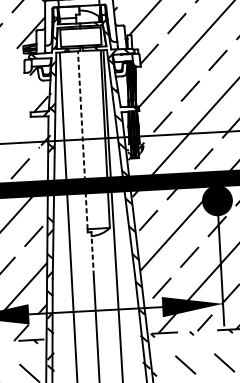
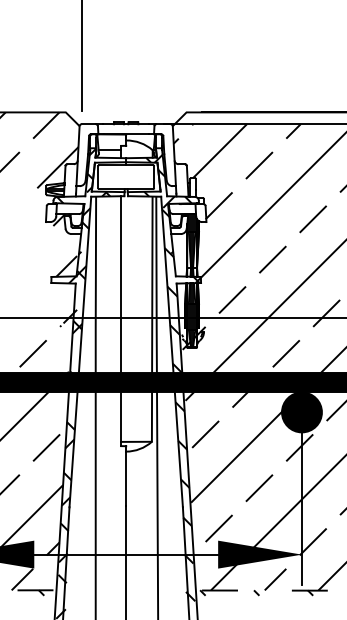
line: (83, 140) -> (121, 319), dashed -> solid
line: (92, 255) -> (126, 478), dashed -> solid

